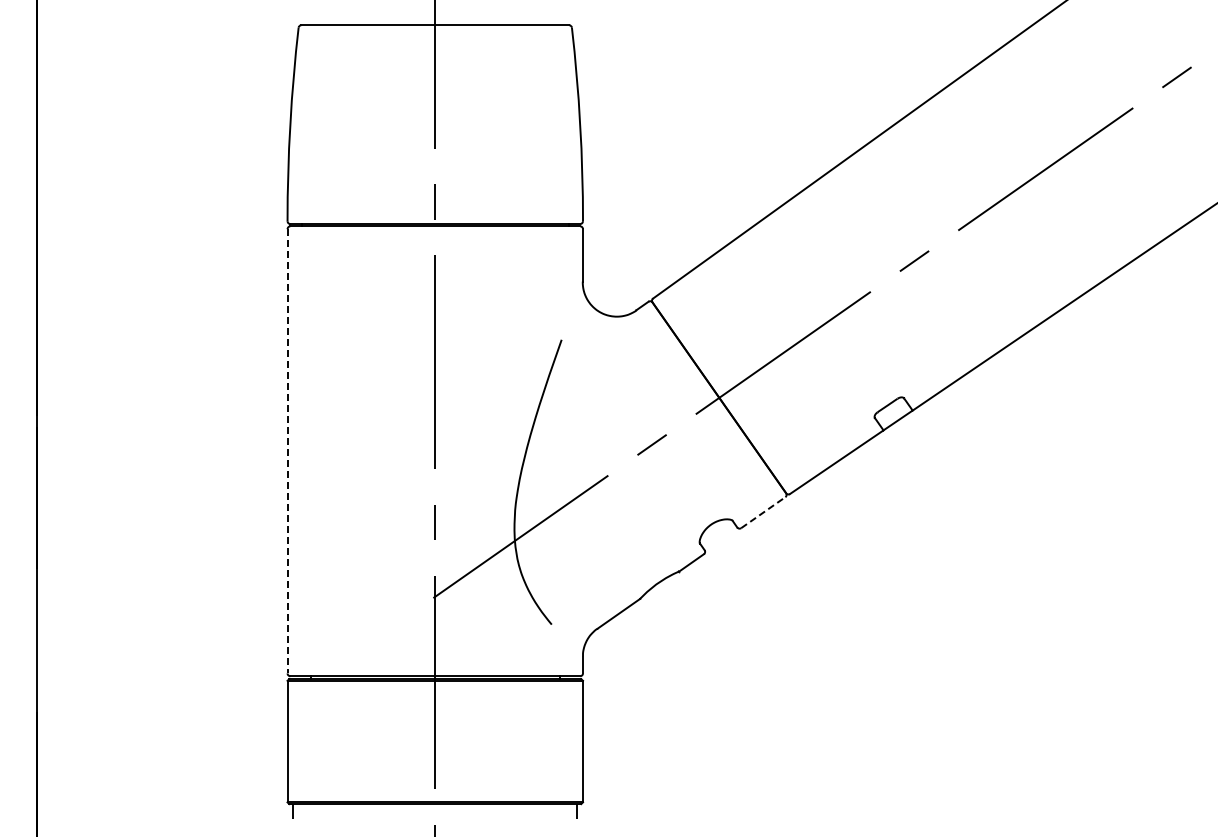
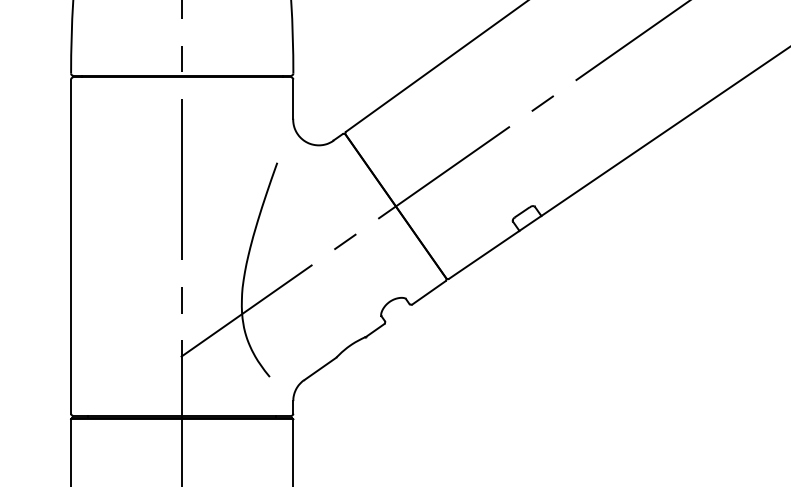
line: (287, 451) -> (71, 246), dashed -> solid
line: (763, 512) -> (429, 292), dashed -> solid

